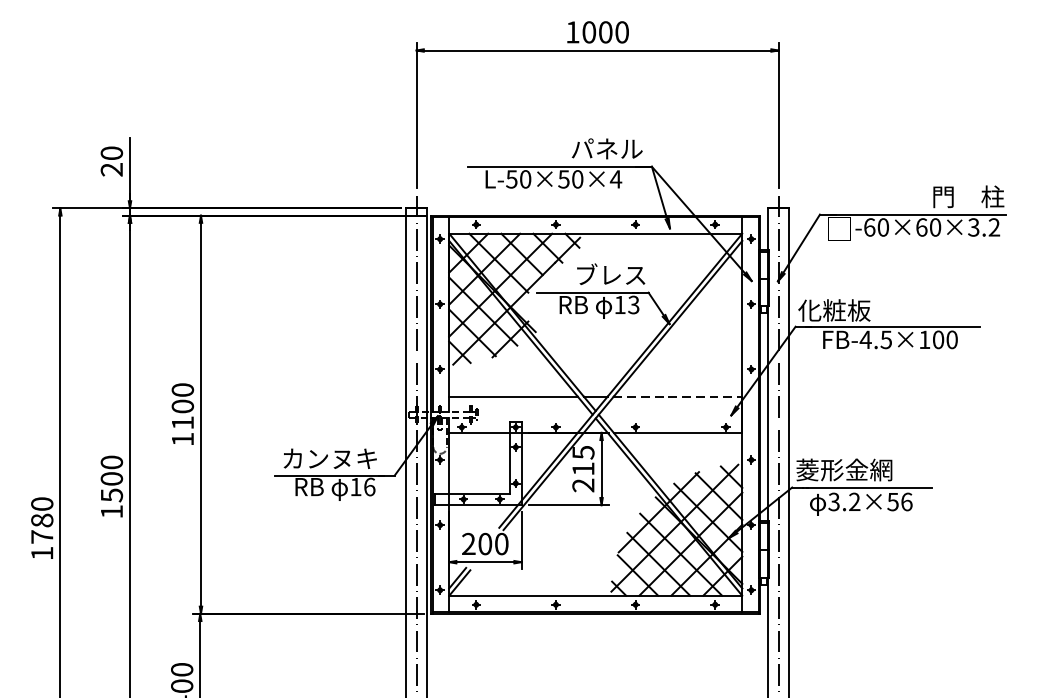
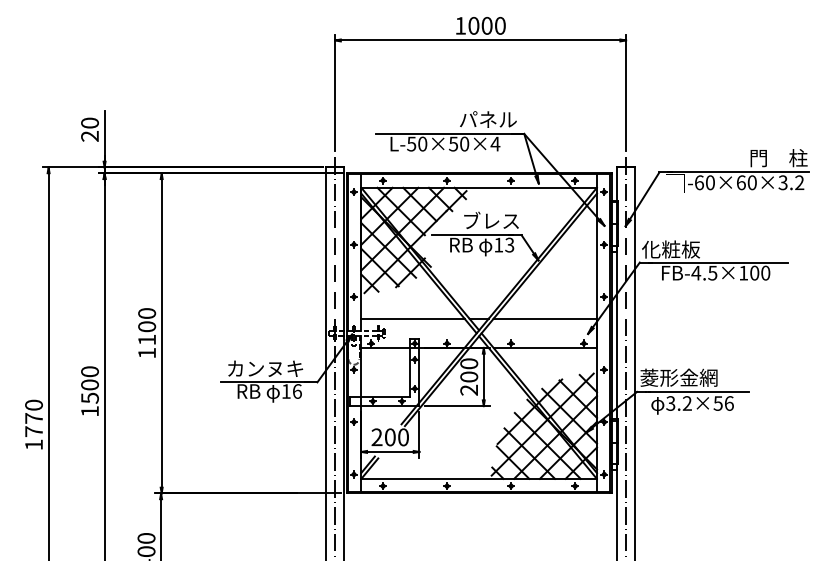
line: (678, 396) -> (545, 318), dashed -> solid
text: (583, 460) -> (469, 370), 215 -> 200
text: (41, 520) -> (33, 418), 1780 -> 1770

